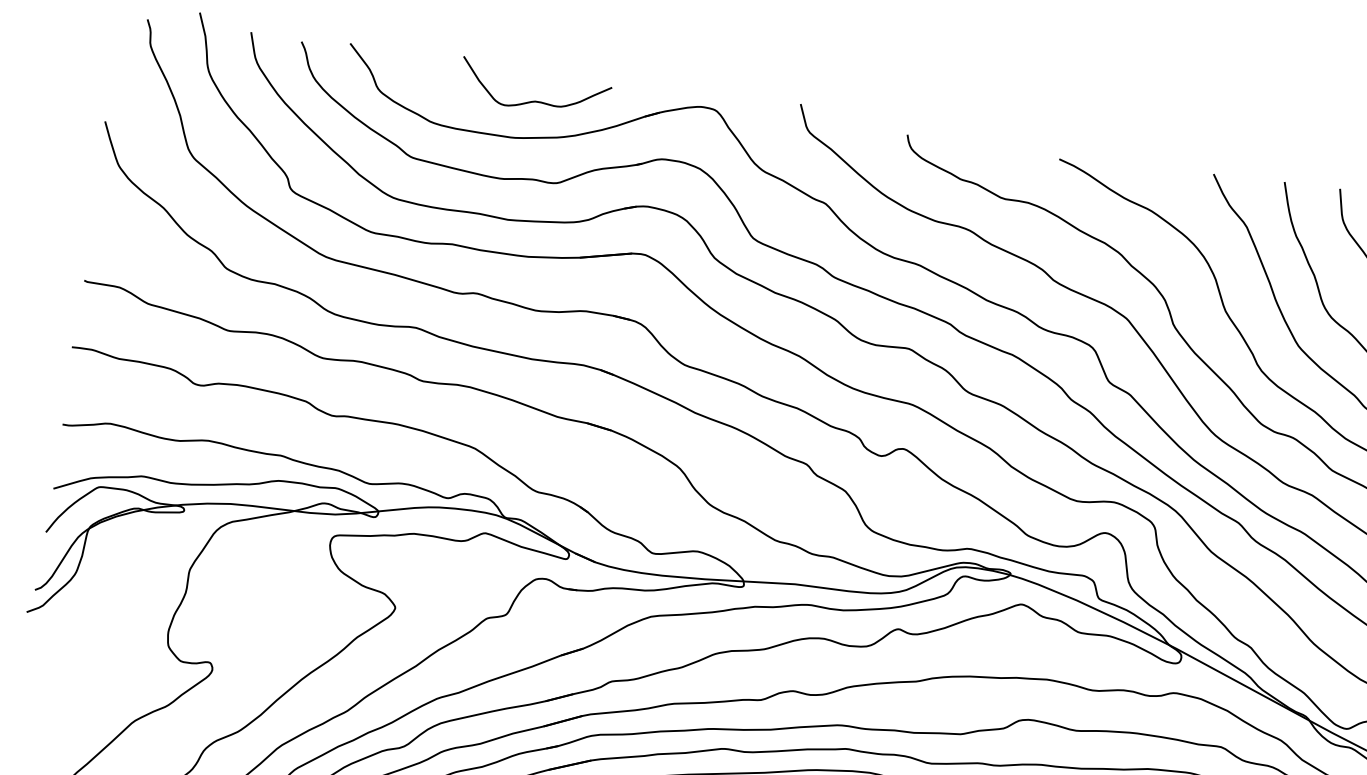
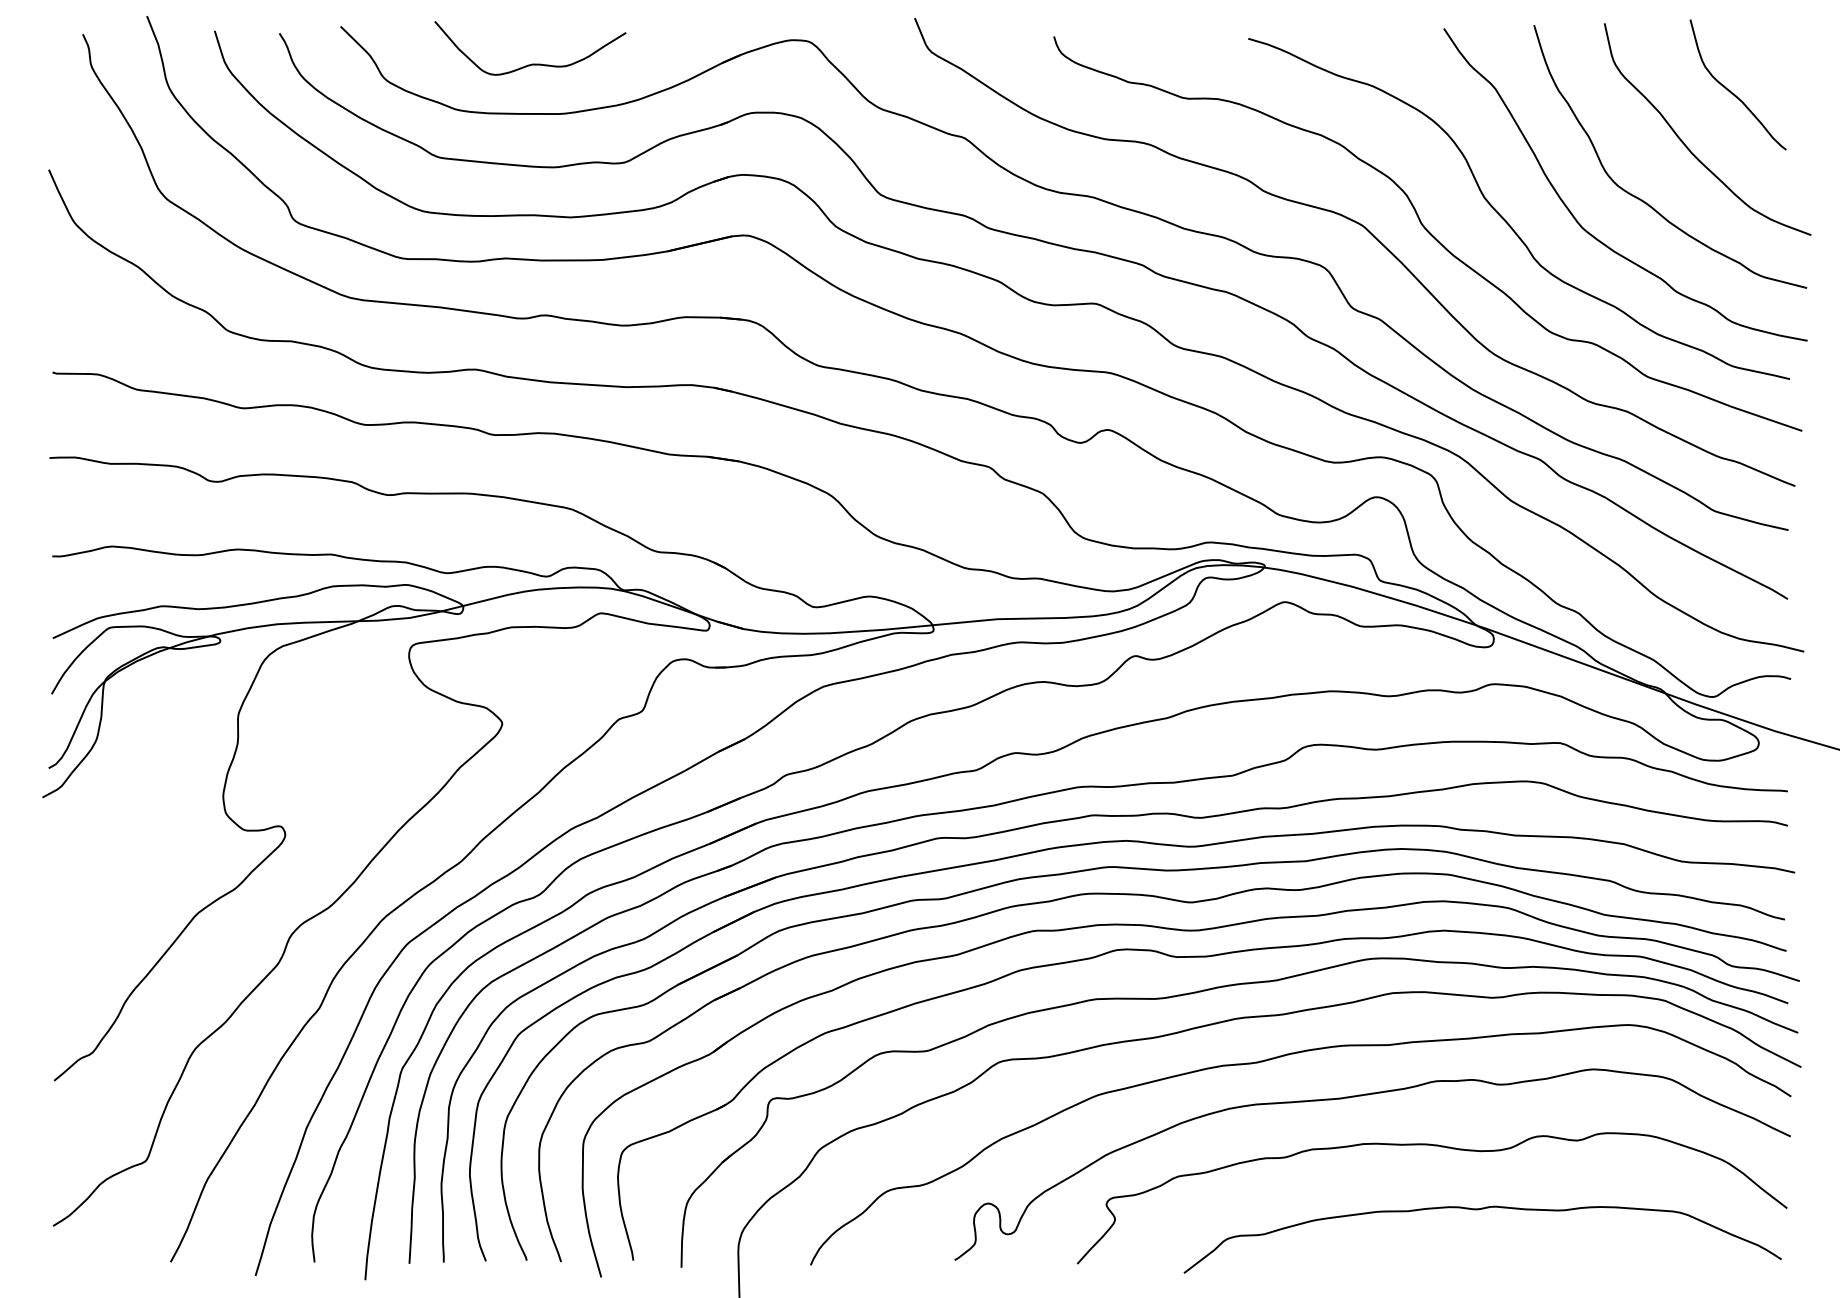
curve: (534, 100) -> (531, 63), moved

